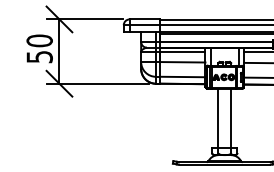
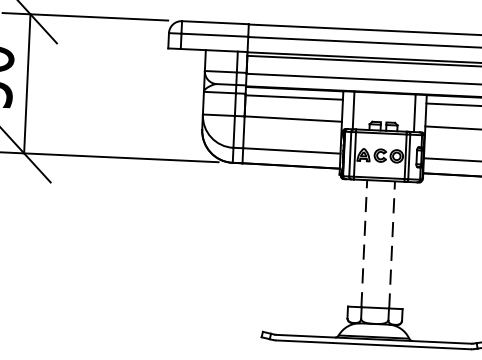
line: (218, 117) -> (364, 241), solid -> dashed
line: (231, 117) -> (392, 243), solid -> dashed

